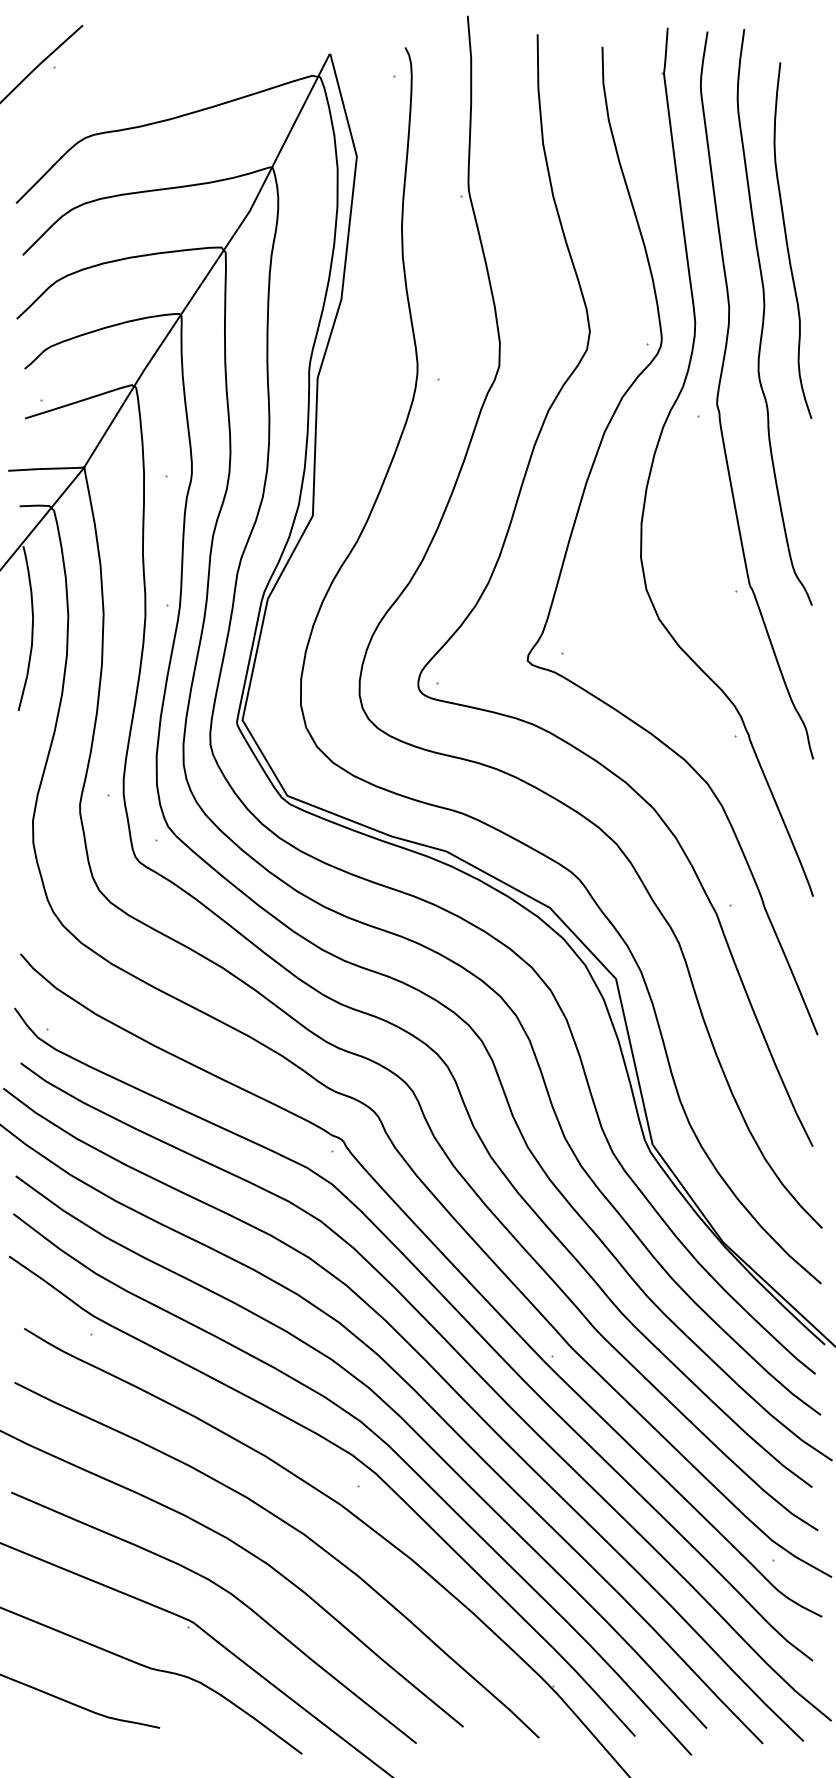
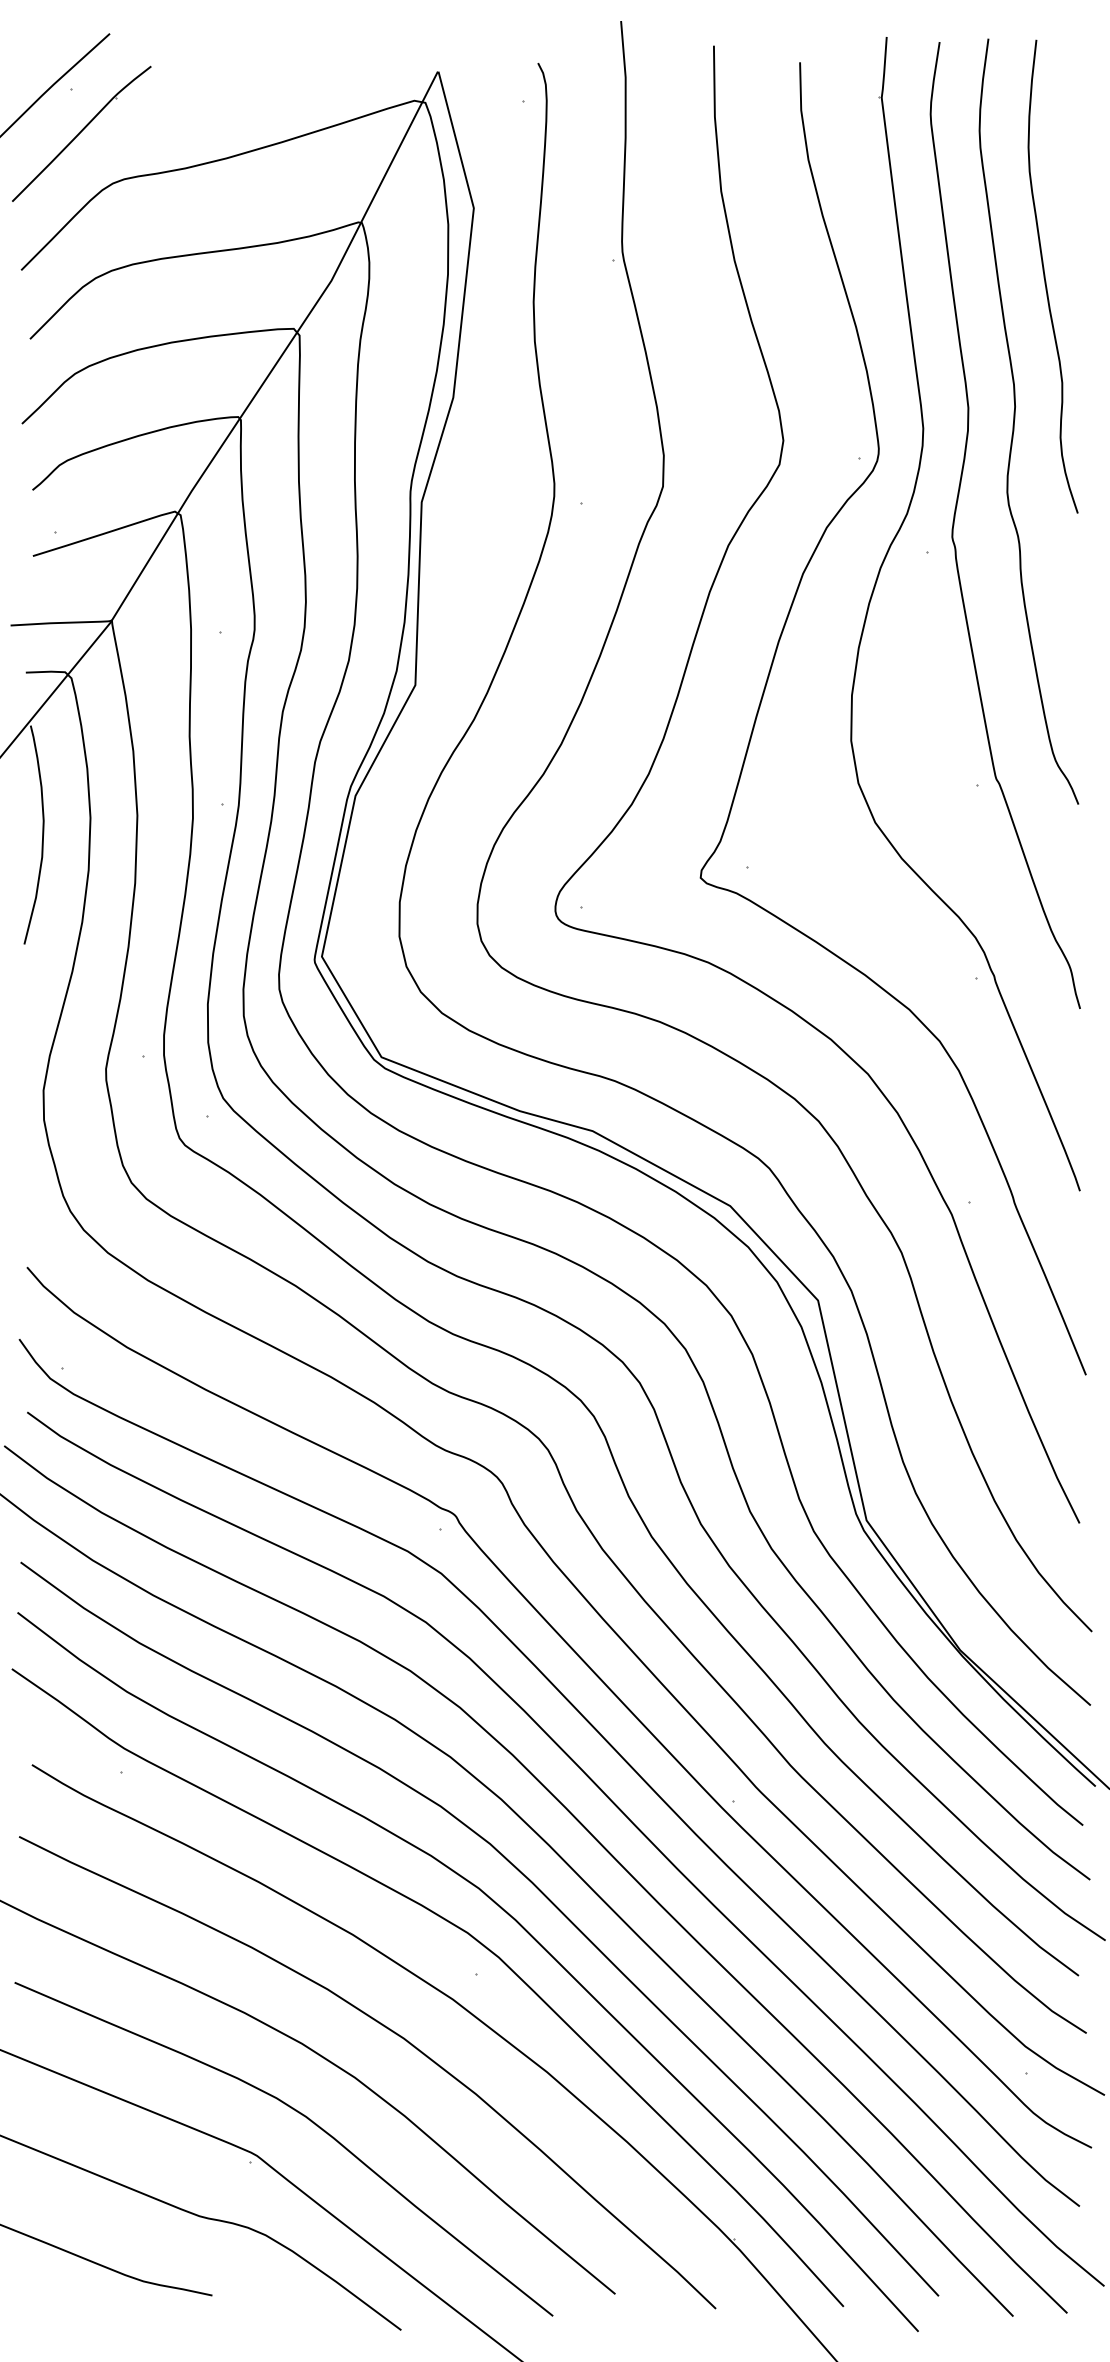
part: (61, 100) -> (81, 133), added
curve: (787, 240) -> (1045, 276), moved

